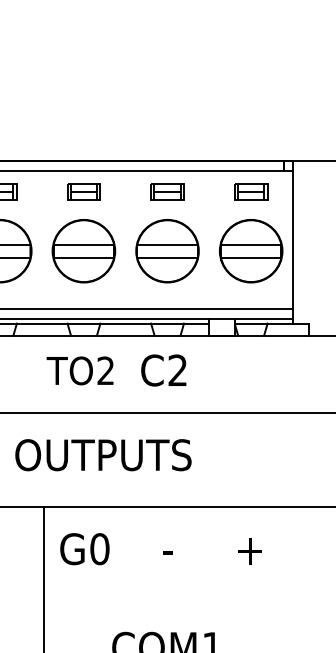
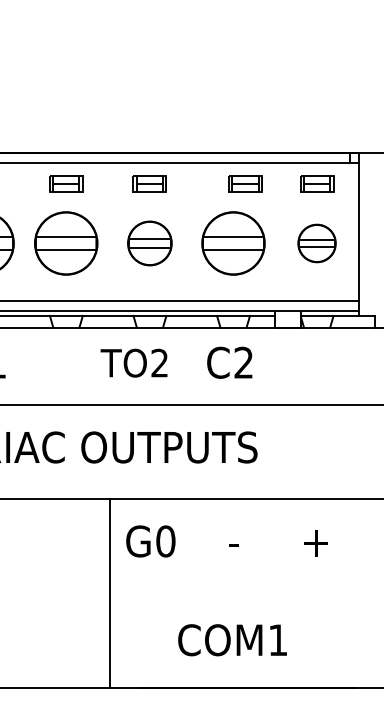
part: (167, 191) -> (245, 183), moved
part: (83, 251) -> (149, 243), size x0.7
part: (250, 251) -> (316, 243), size x0.6
text: (79, 370) -> (133, 362), moved

